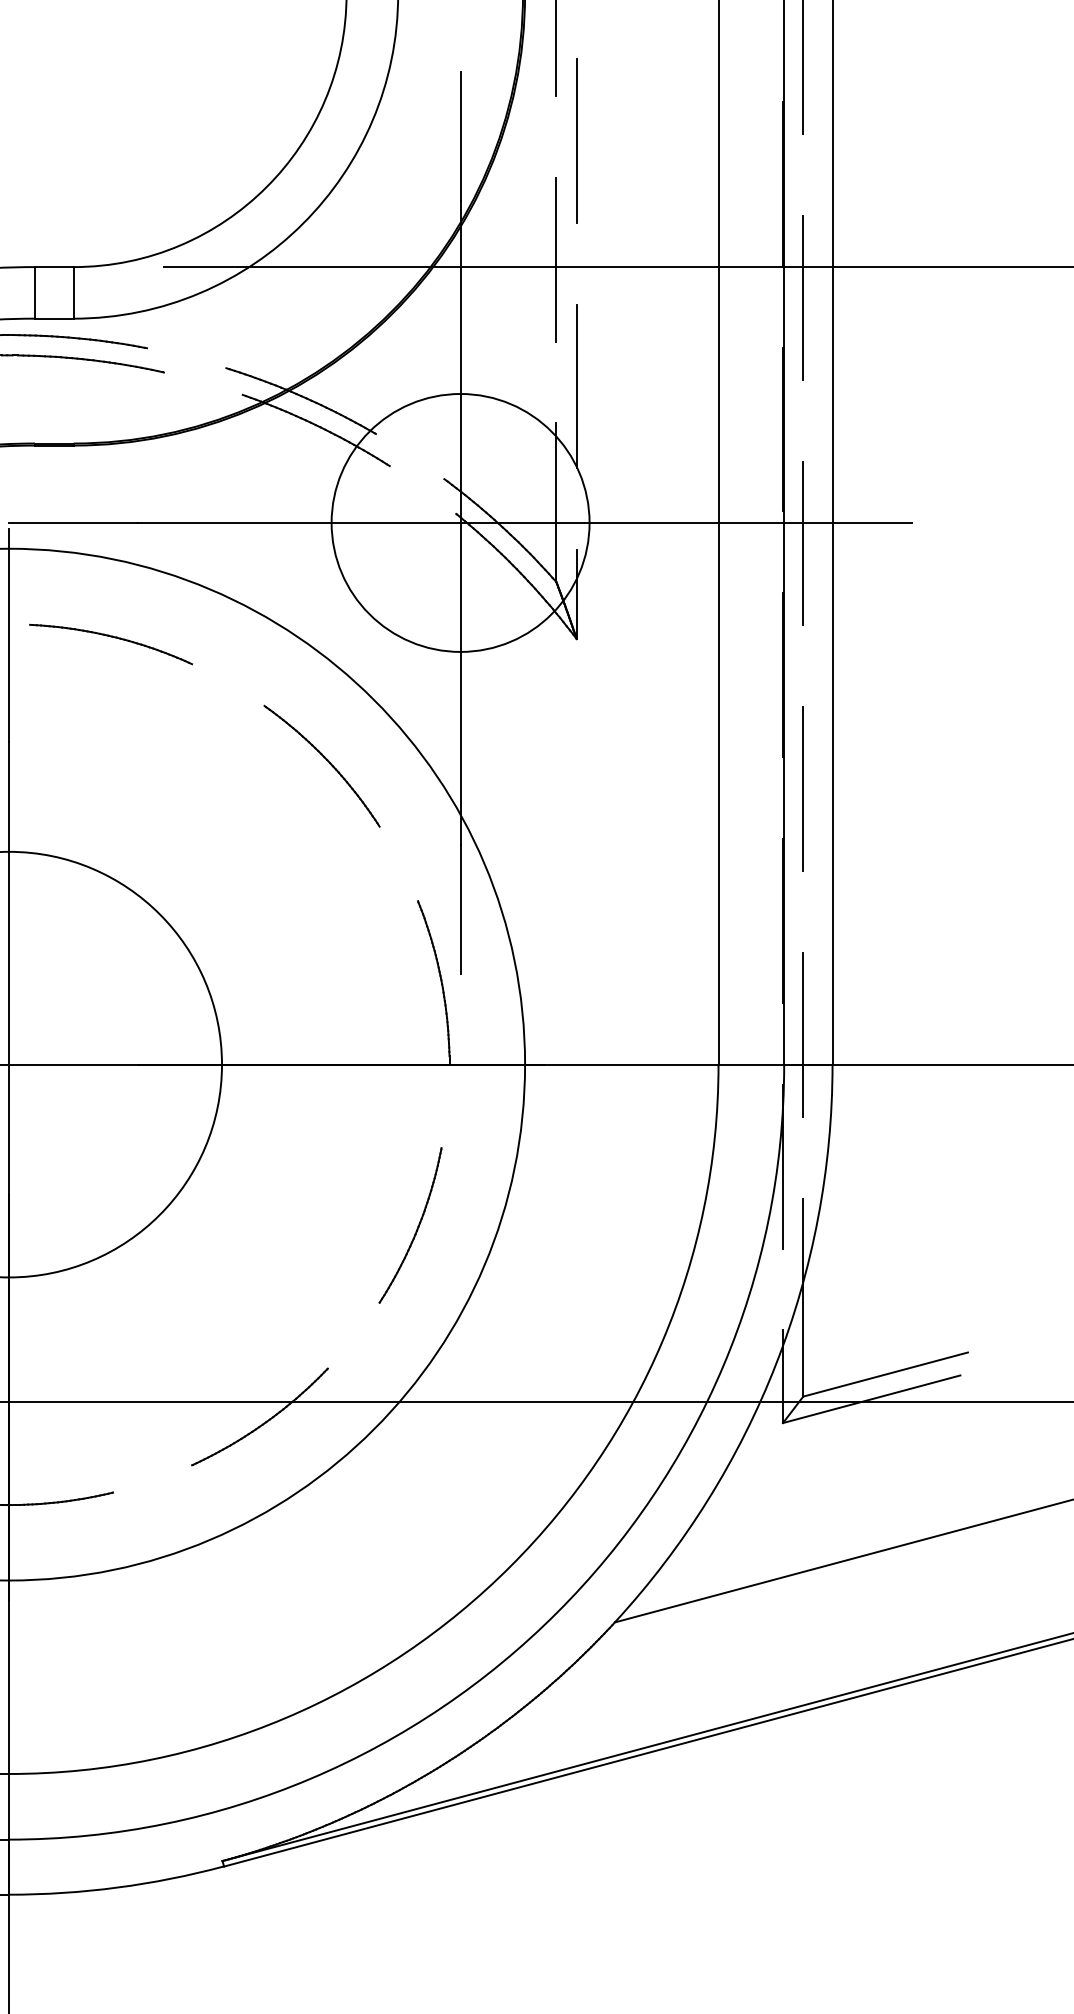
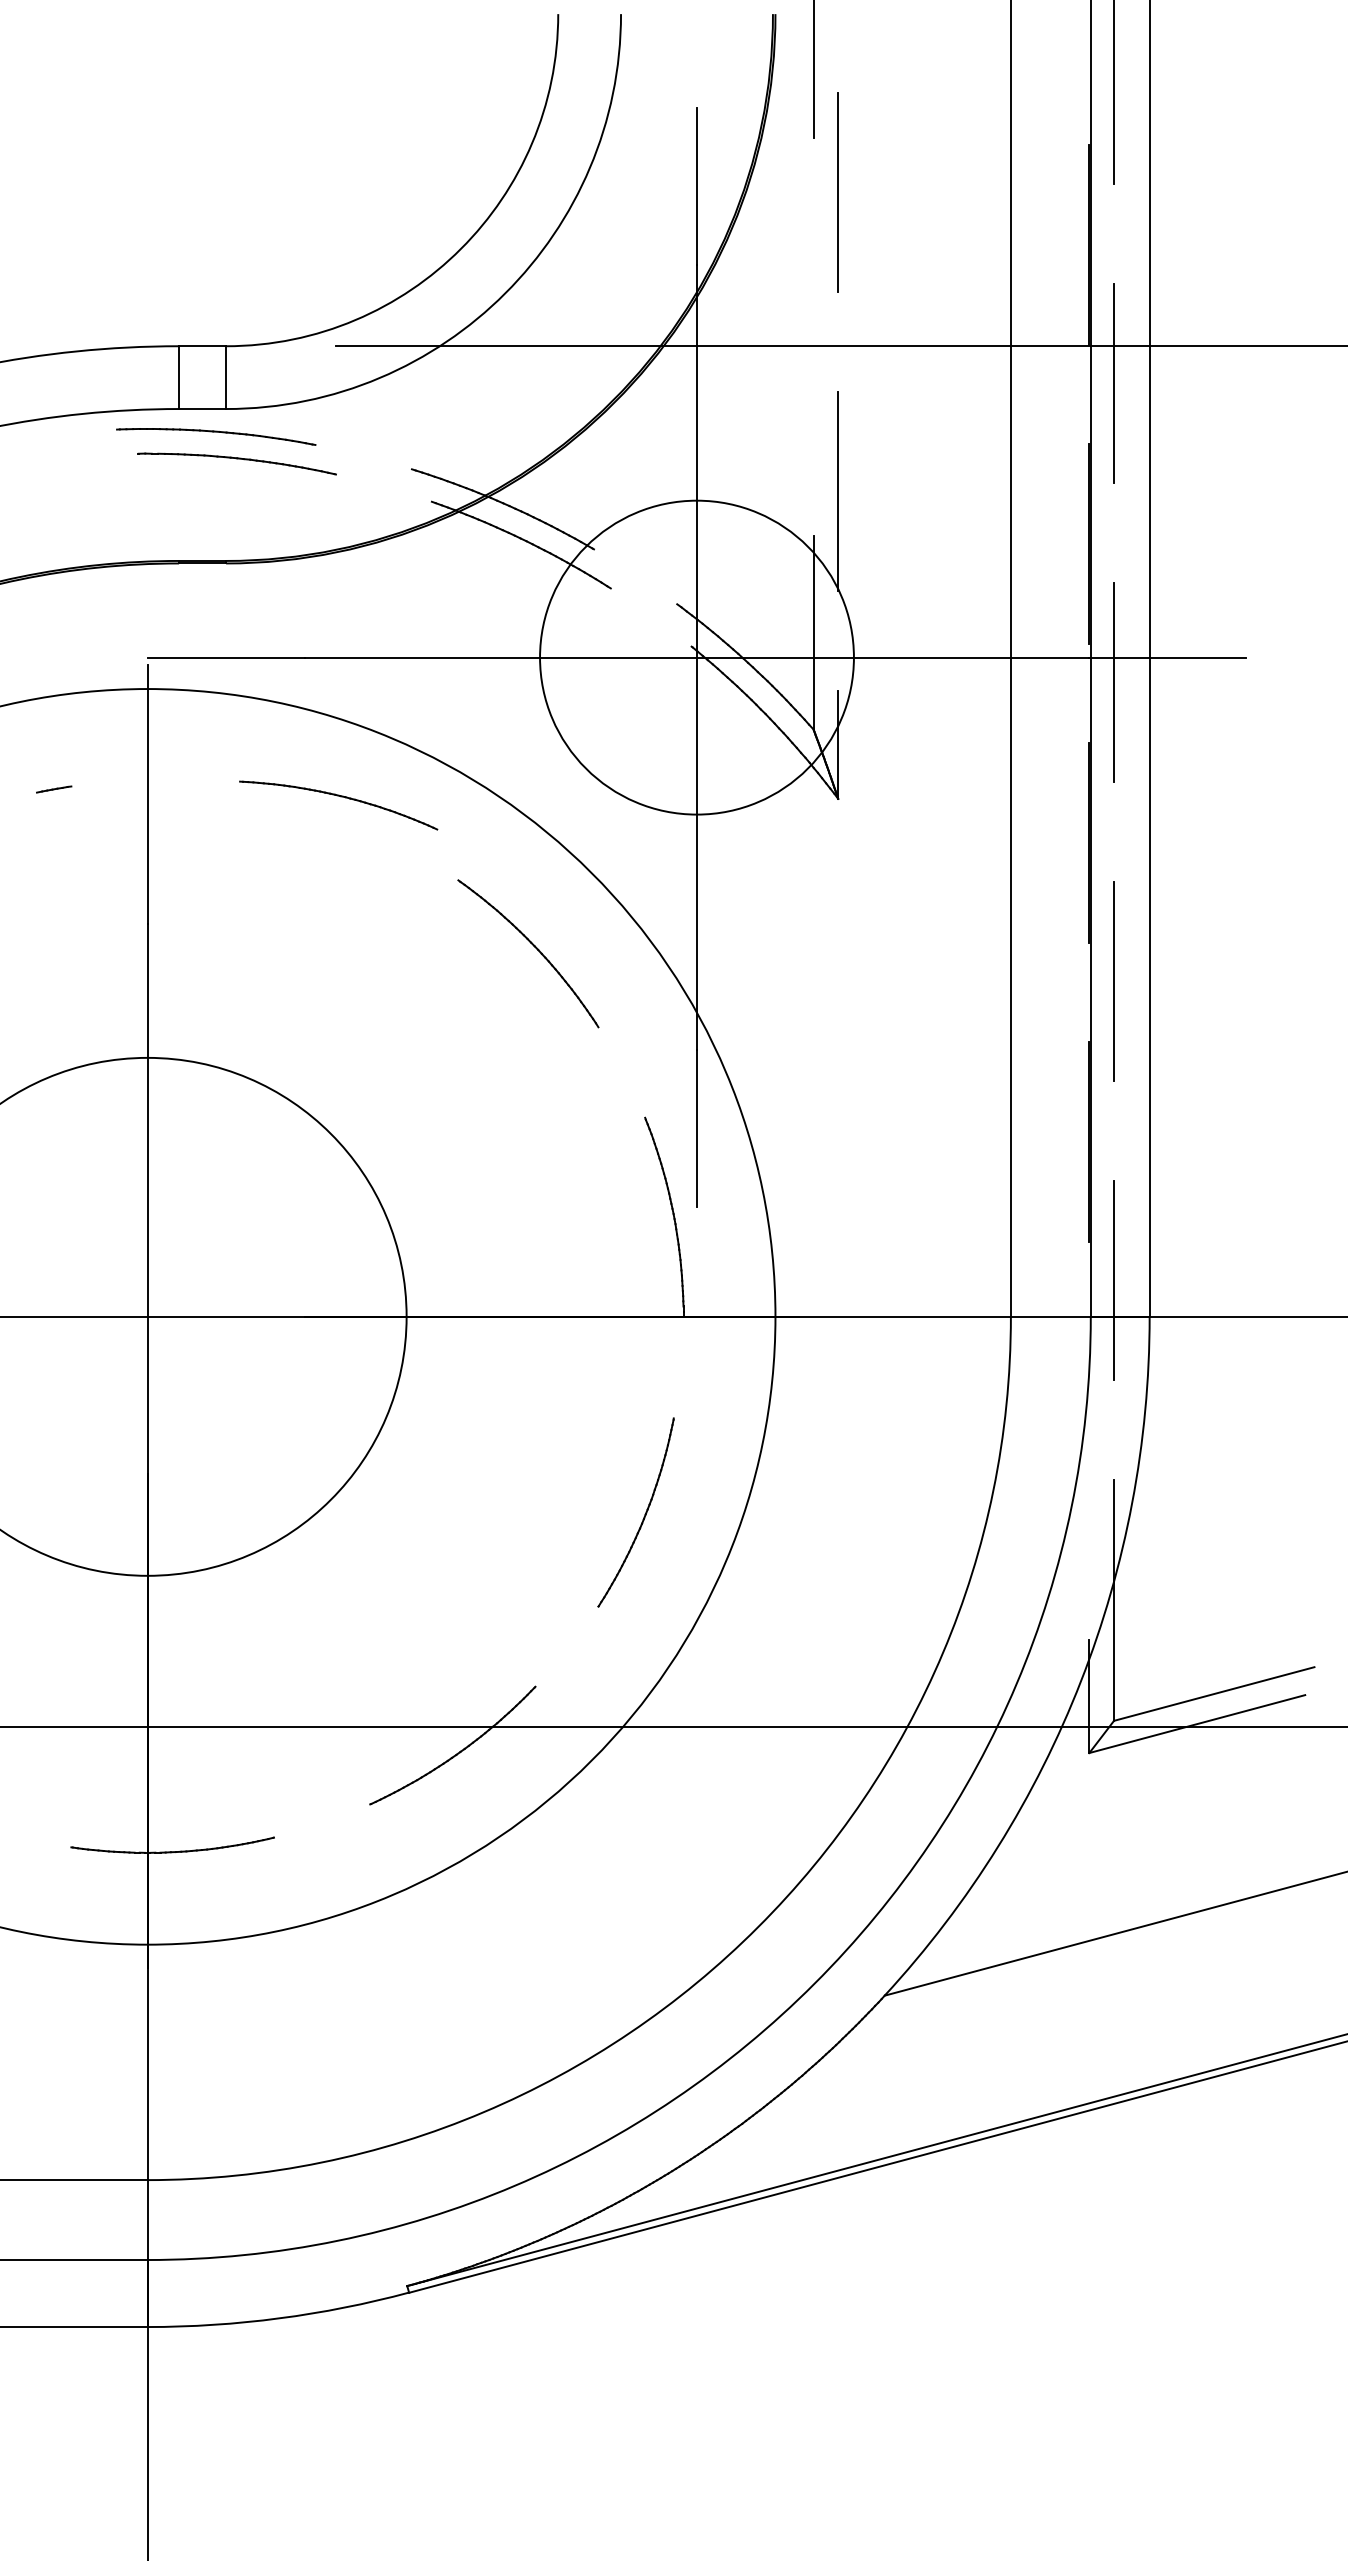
line: (556, 259) -> (813, 336), removed
part: (112, 637) -> (340, 797), moved
line: (783, 1166) -> (1089, 1440), removed

